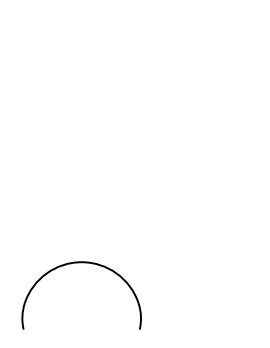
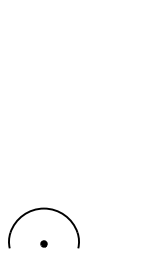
part: (80, 321) -> (43, 243), added

